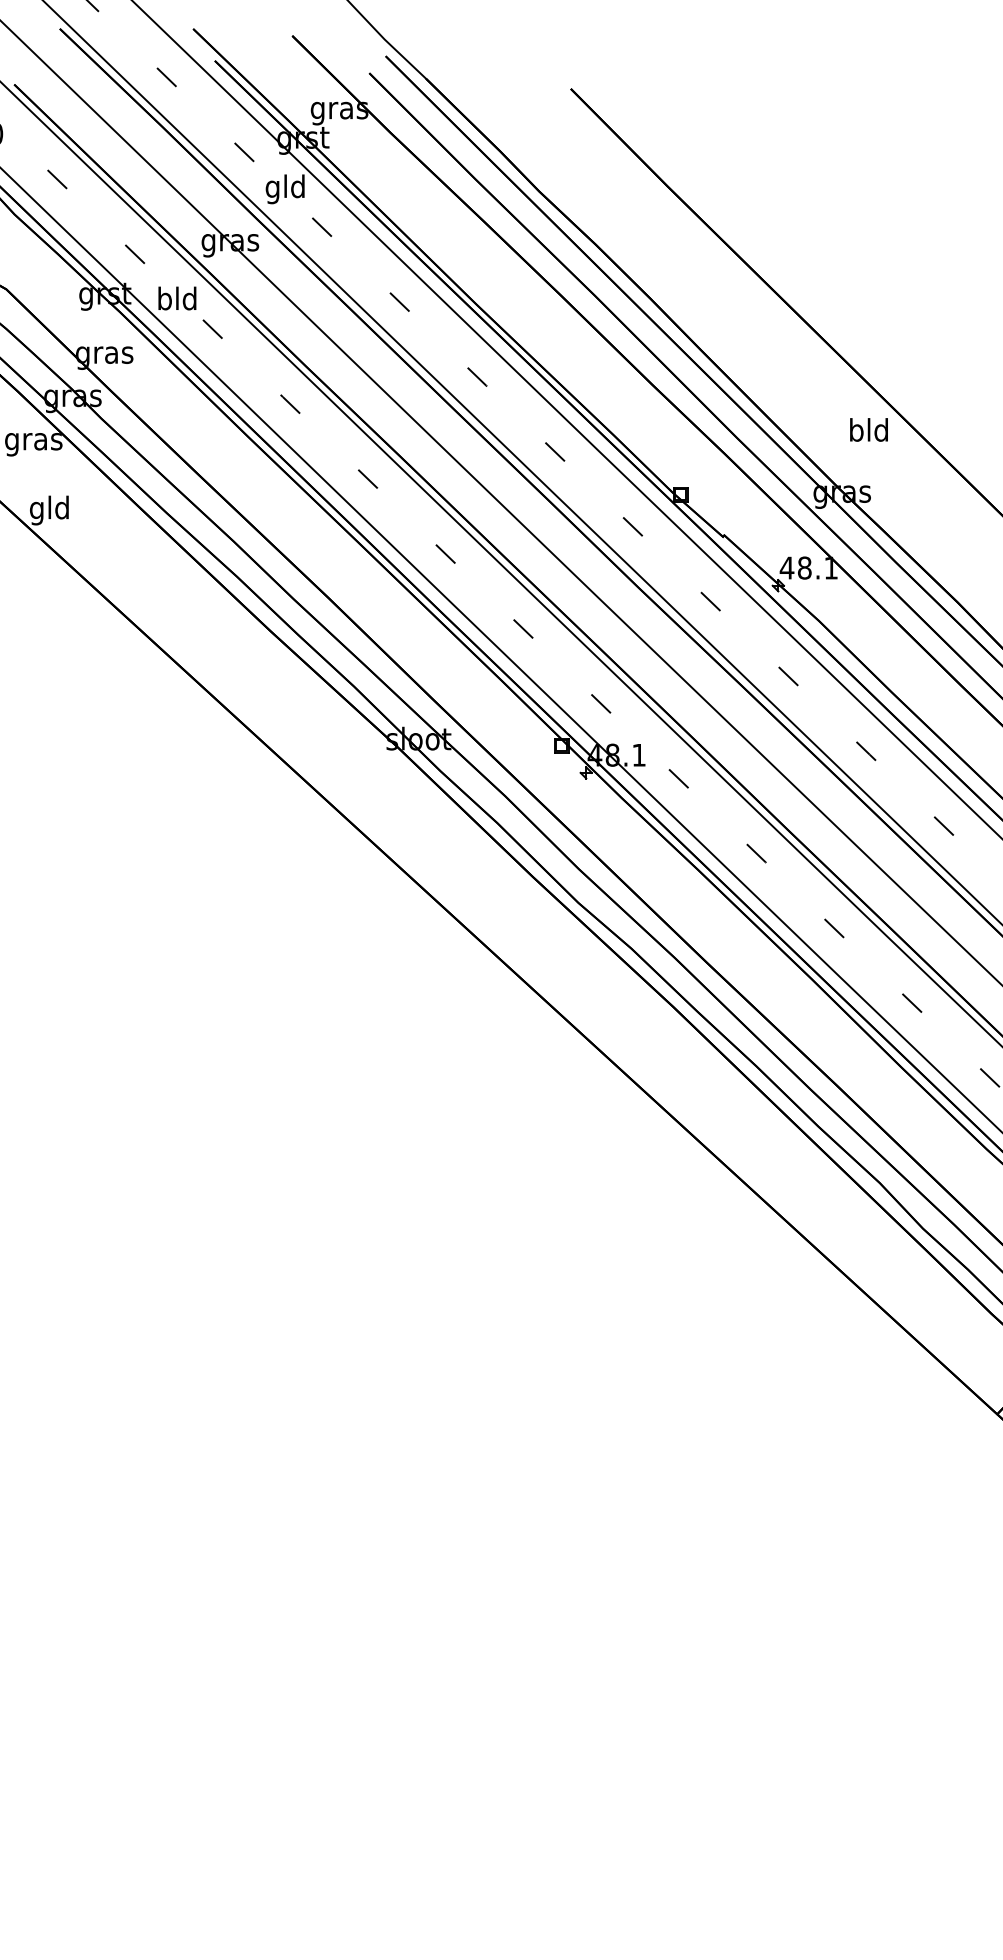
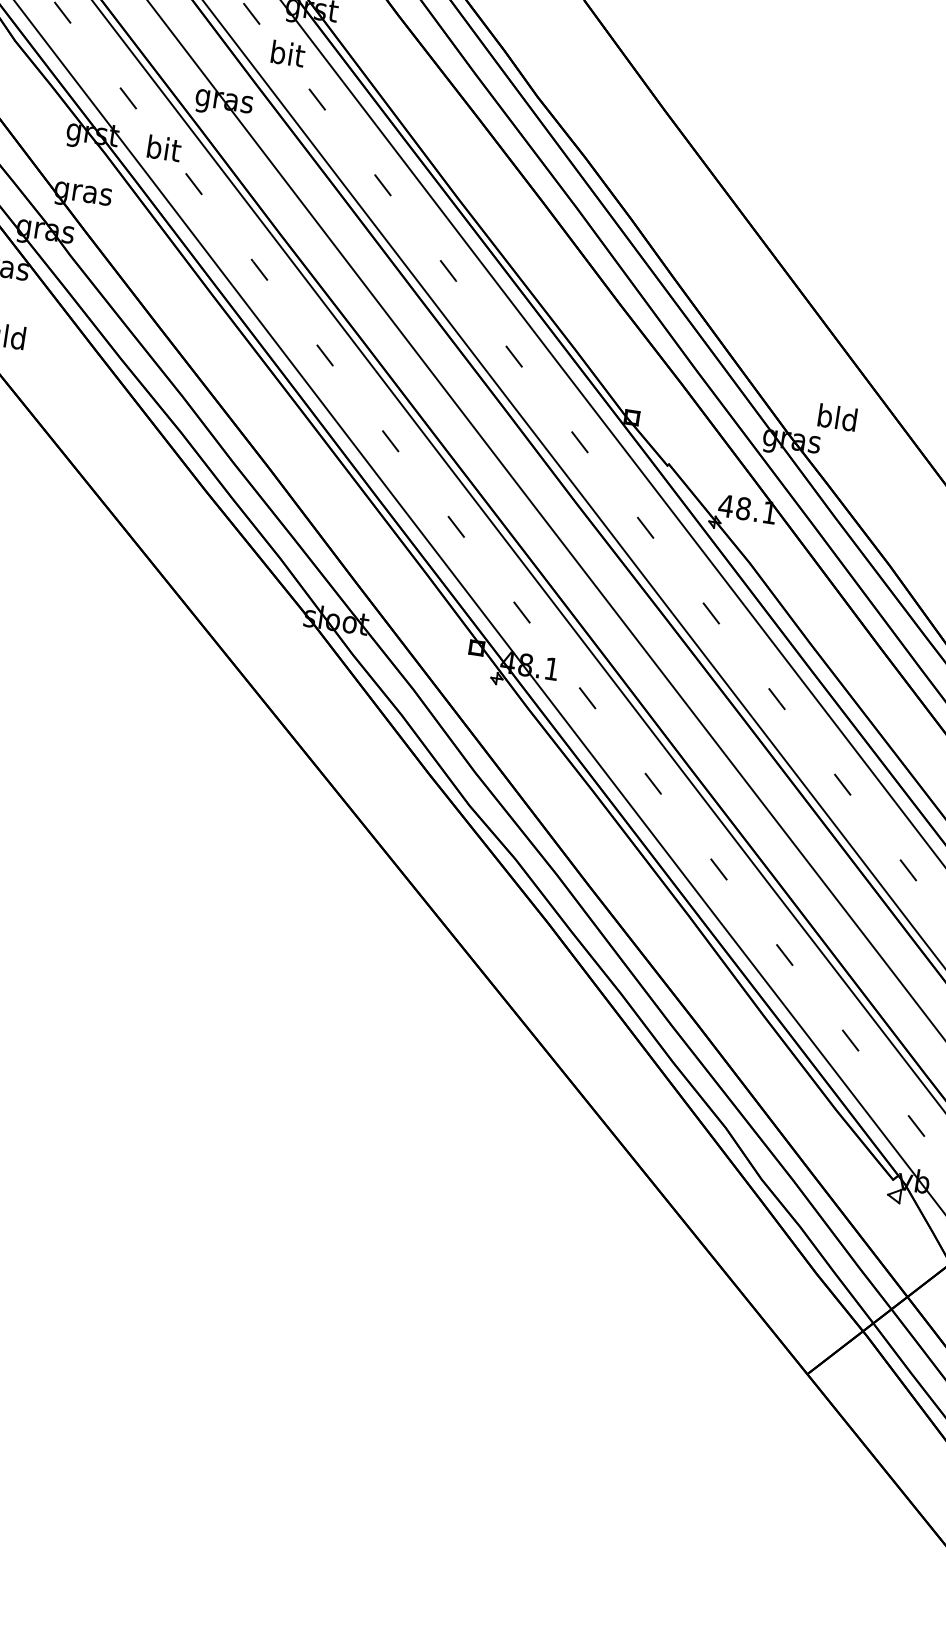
text: (284, 189) -> (285, 56), gld -> bit
text: (177, 298) -> (163, 148), bld -> bit
text: (868, 429) -> (837, 417), moved

